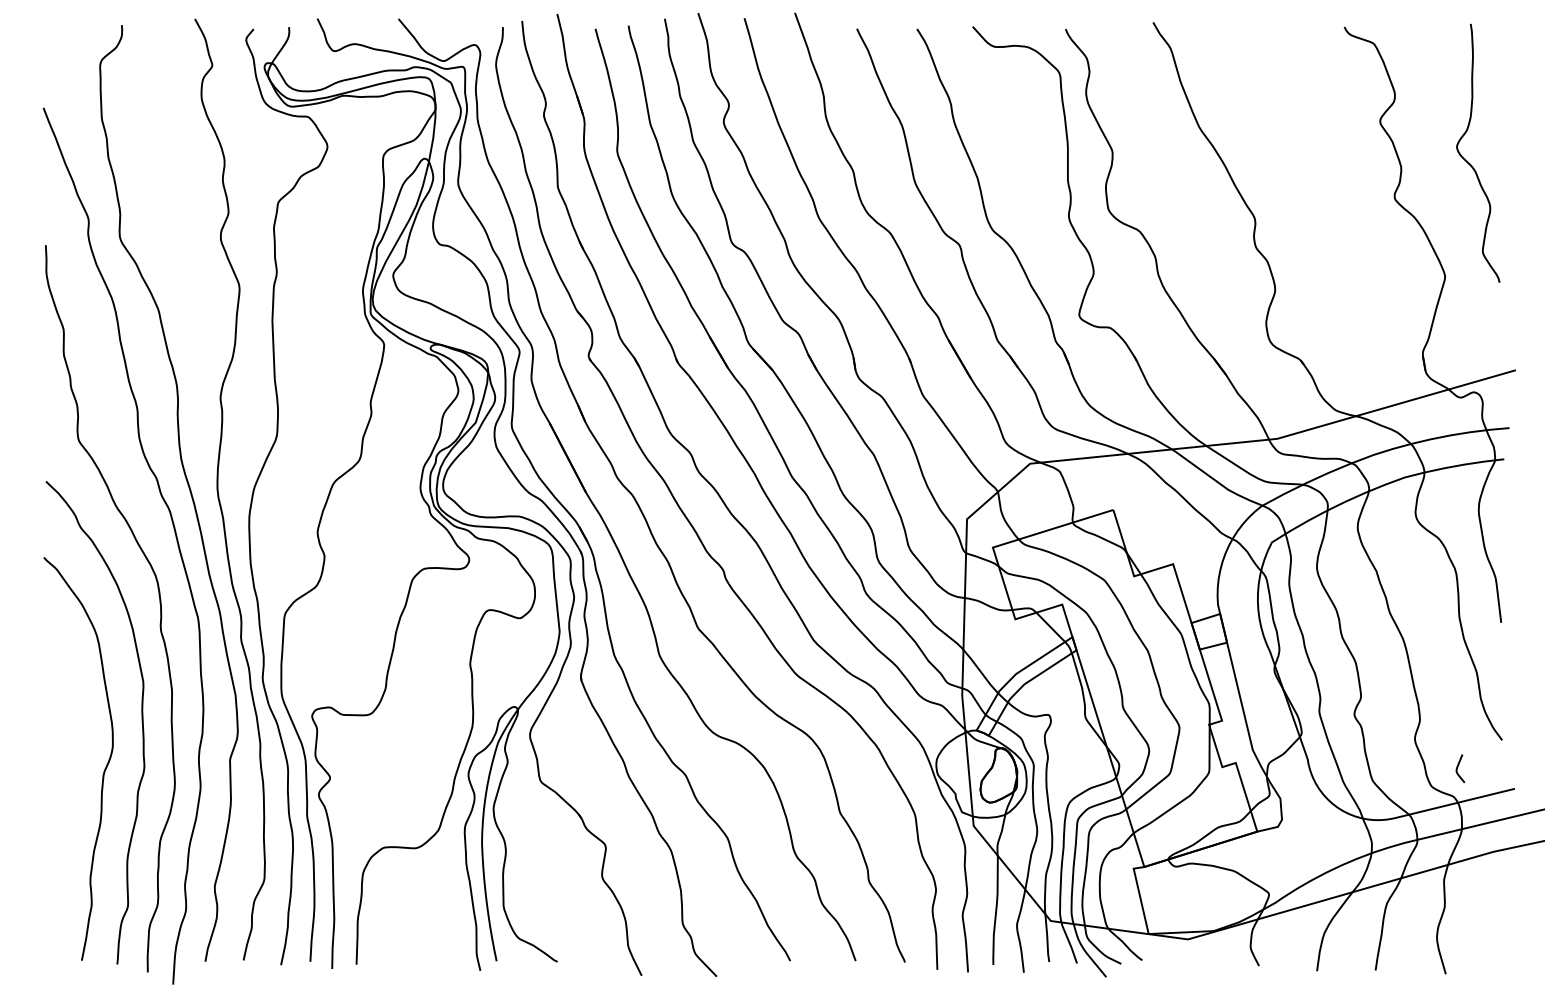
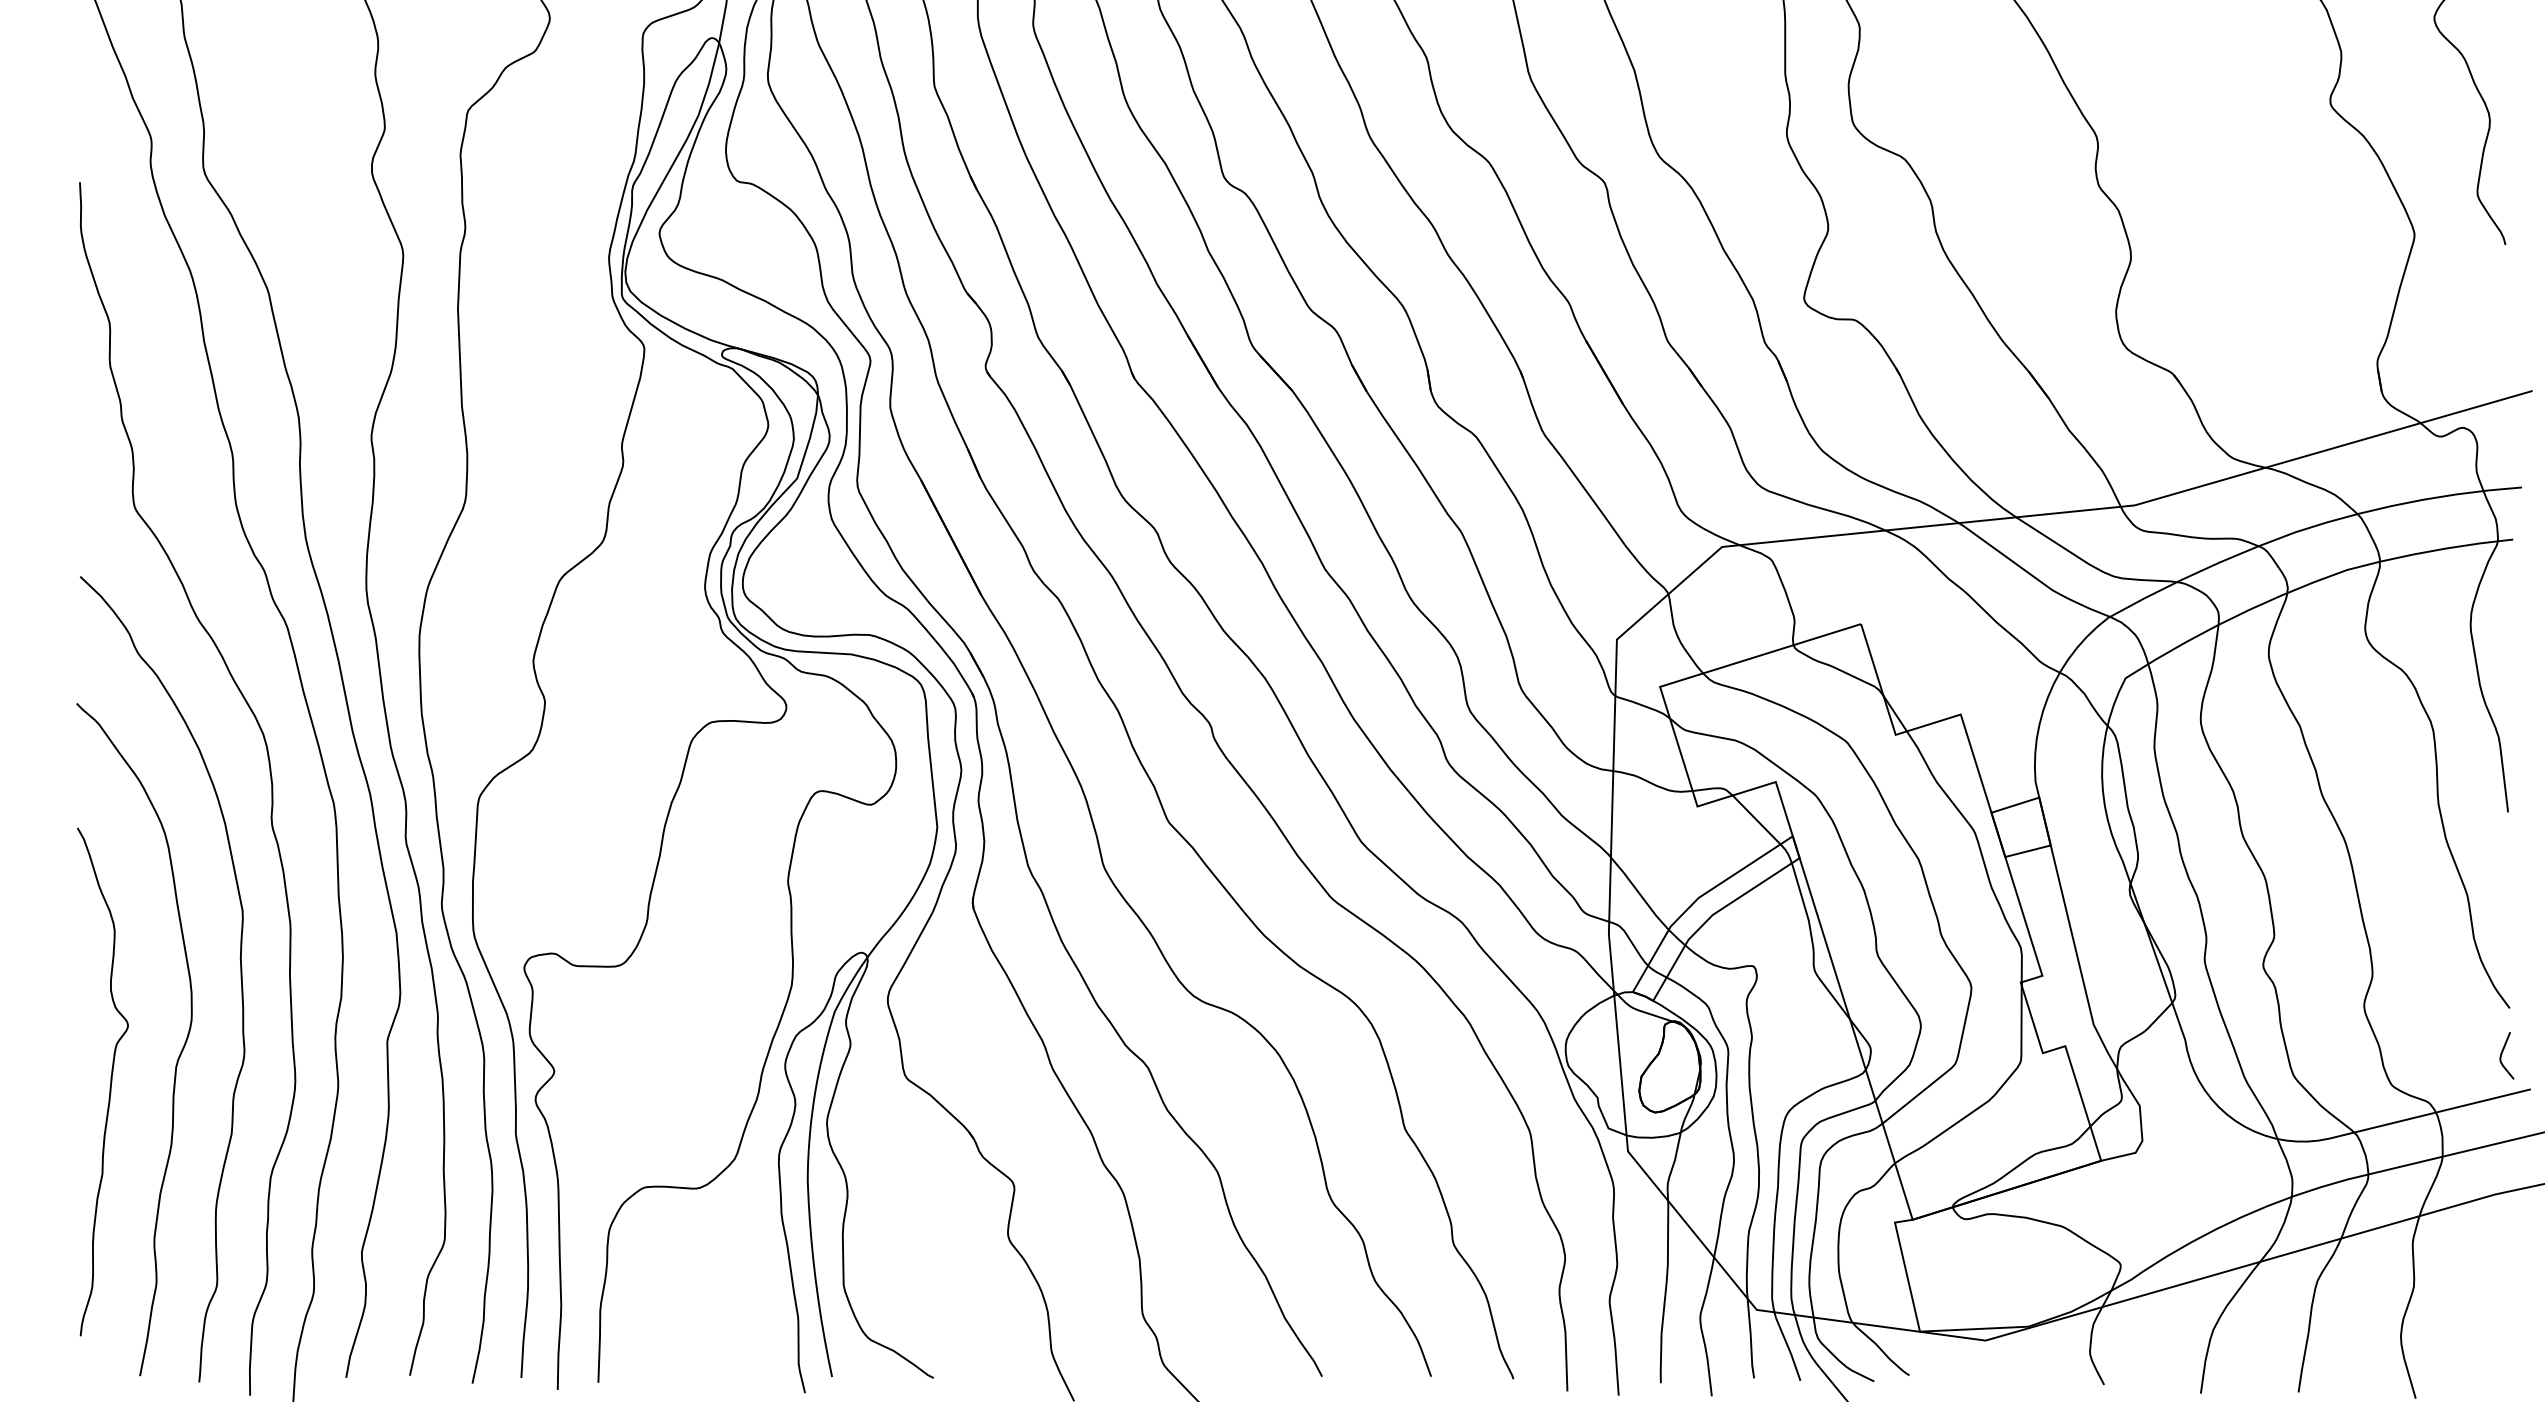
curve: (1458, 767) -> (2503, 1053), moved
curve: (63, 784) -> (109, 1082), added

